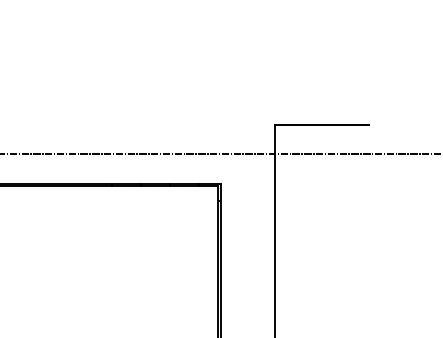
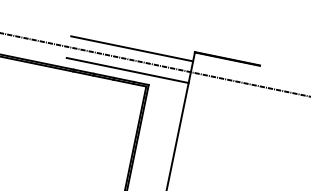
line: (187, 138) -> (132, 49), added
line: (187, 169) -> (127, 70), added

